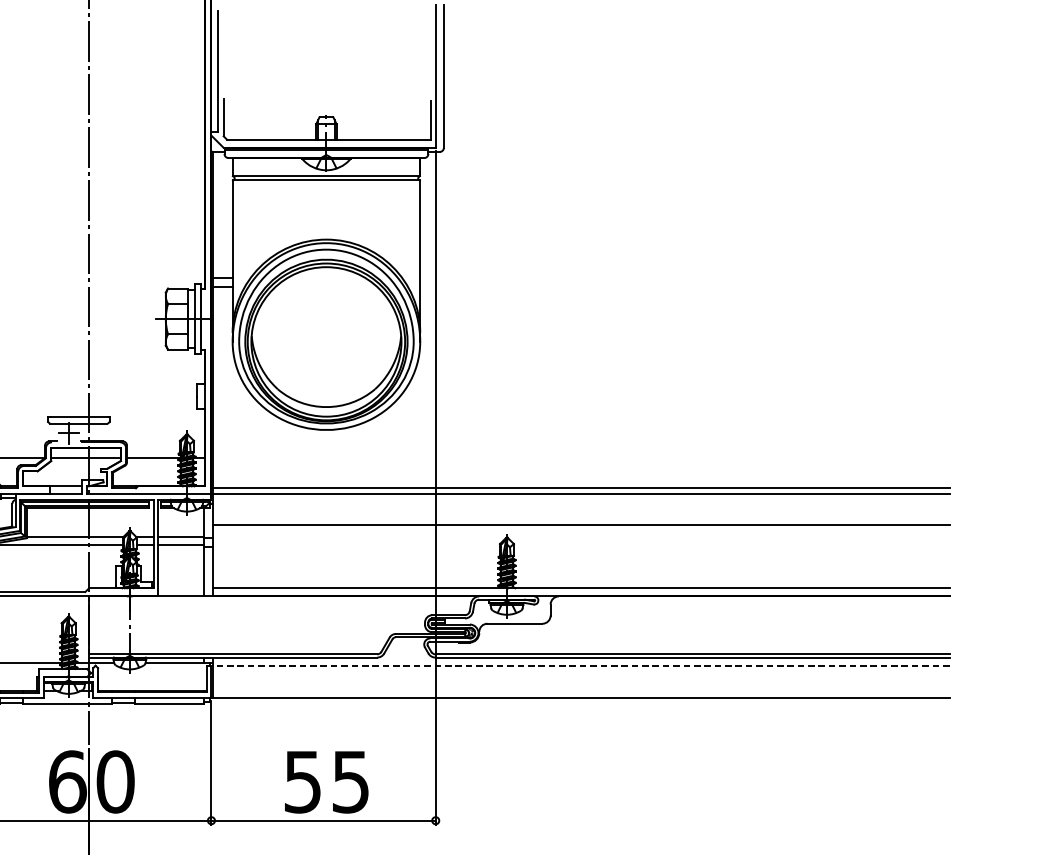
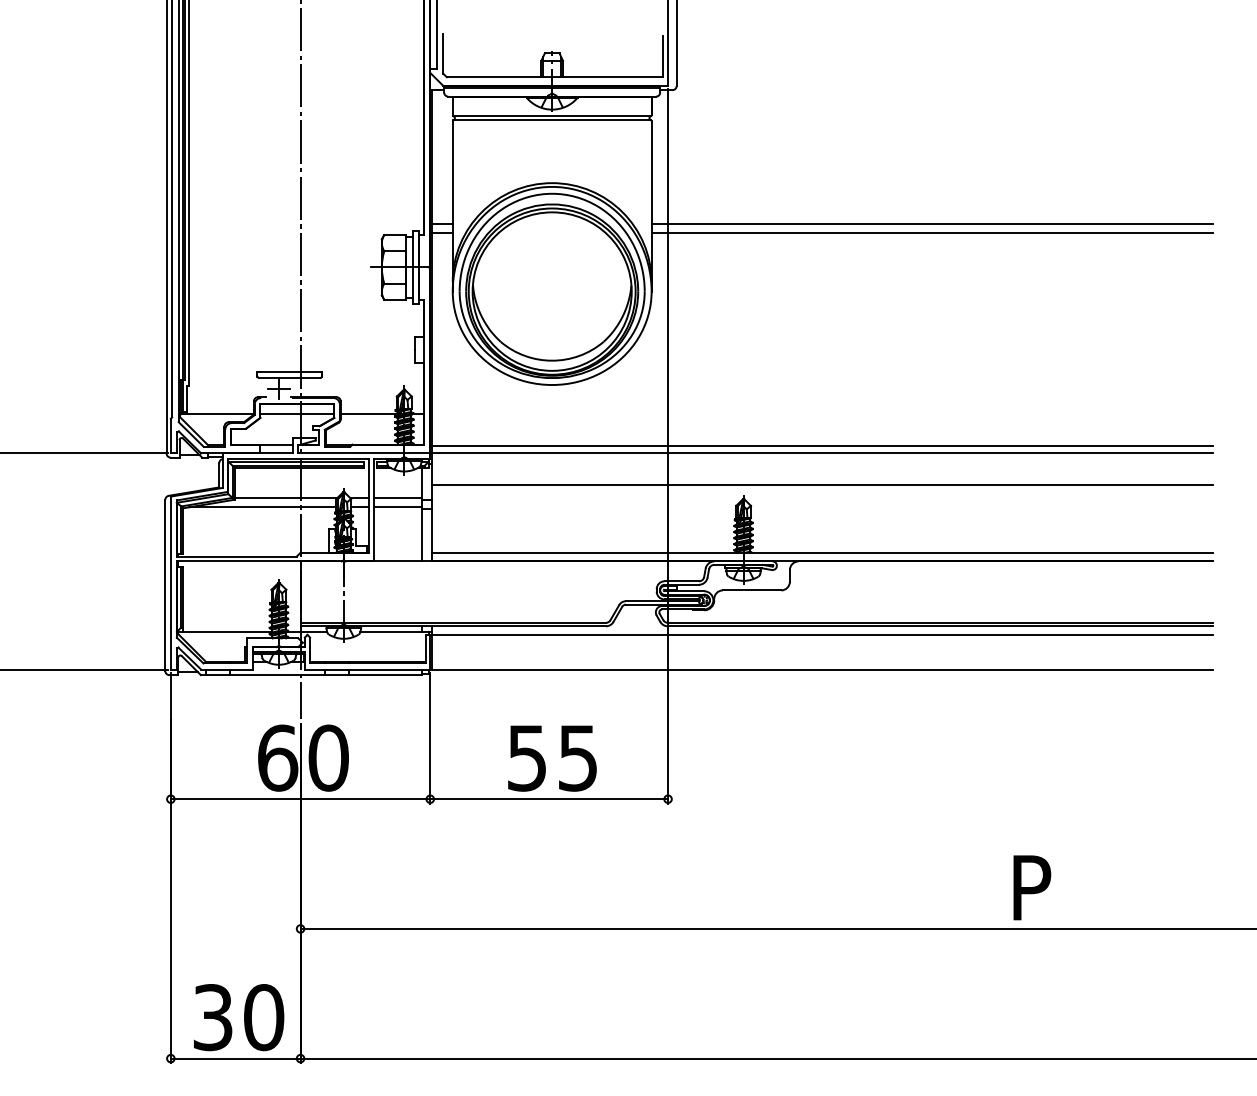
line: (684, 278) -> (931, 224), added
line: (684, 286) -> (931, 232), added
line: (581, 665) -> (822, 634), dashed -> solid

